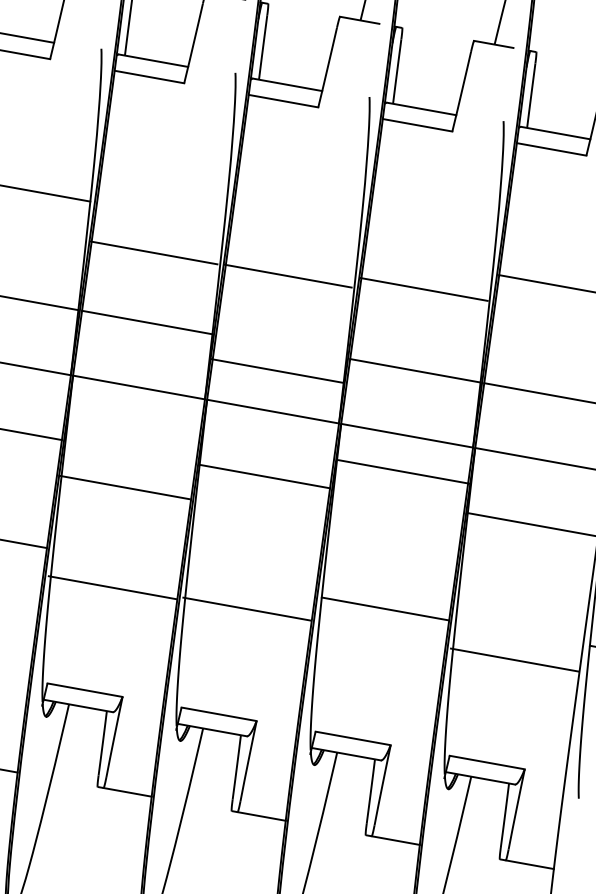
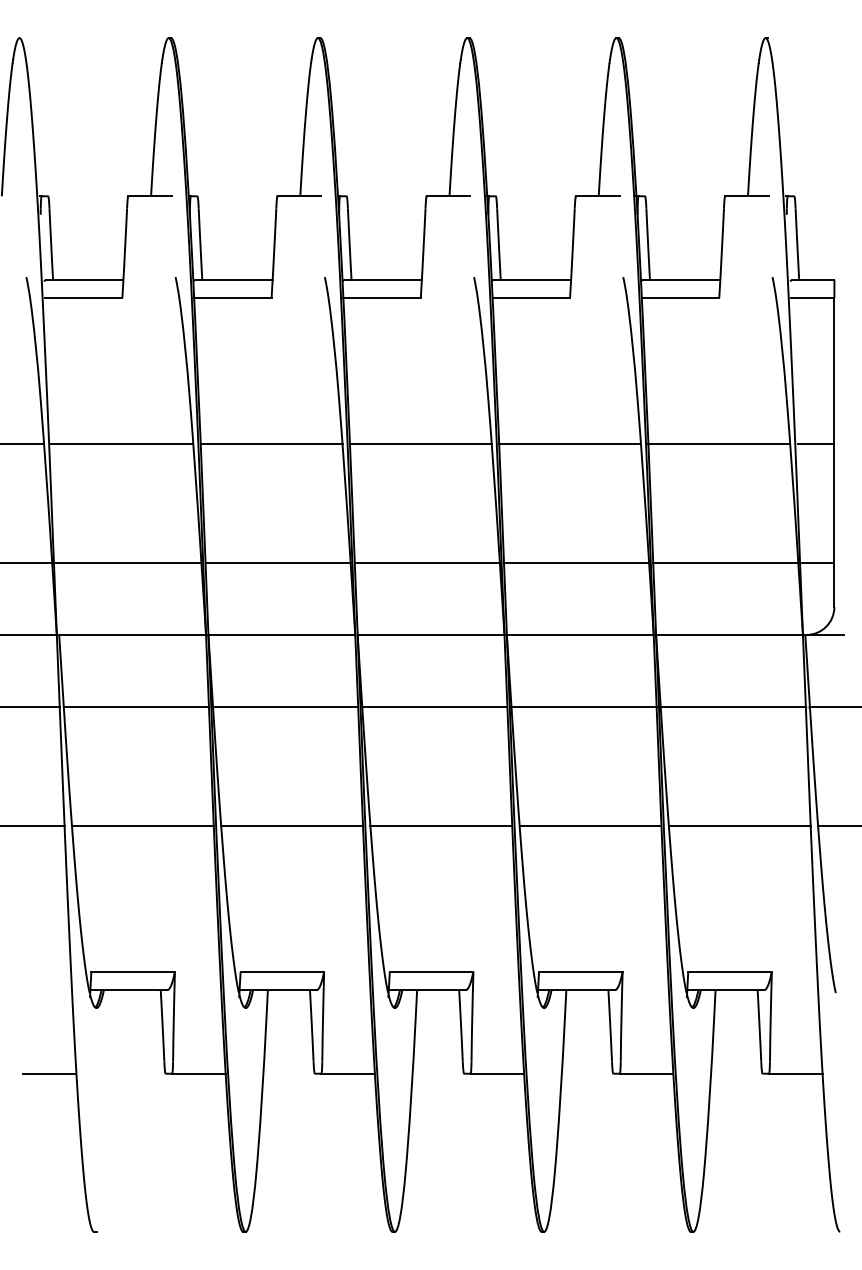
line: (153, 252) -> (271, 443), moved
line: (287, 275) -> (420, 443), moved
line: (423, 288) -> (569, 443), moved
line: (276, 370) -> (426, 563), moved
line: (403, 471) -> (583, 706), moved
line: (124, 487) -> (285, 706), moved
line: (112, 588) -> (292, 826), moved
line: (247, 609) -> (441, 826), moved
line: (514, 660) -> (739, 826), moved

